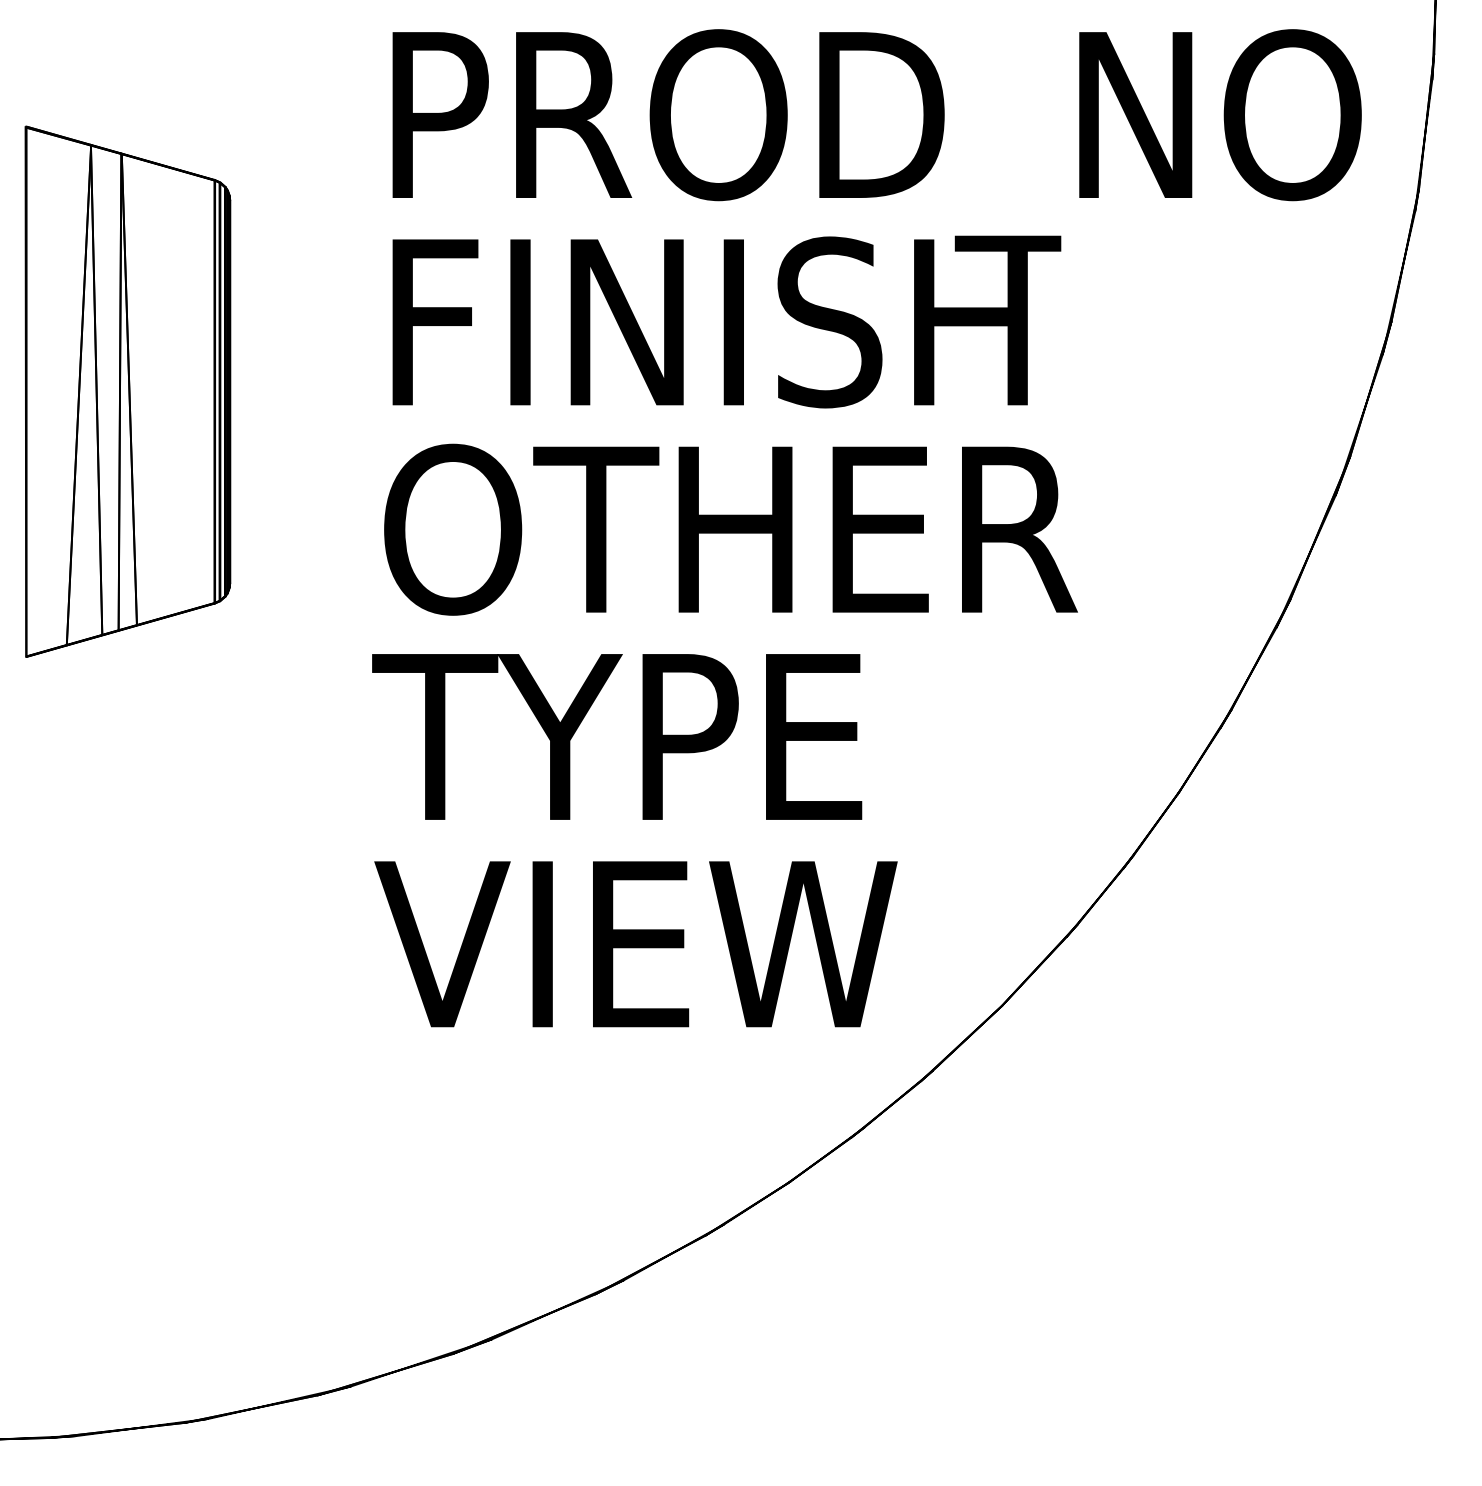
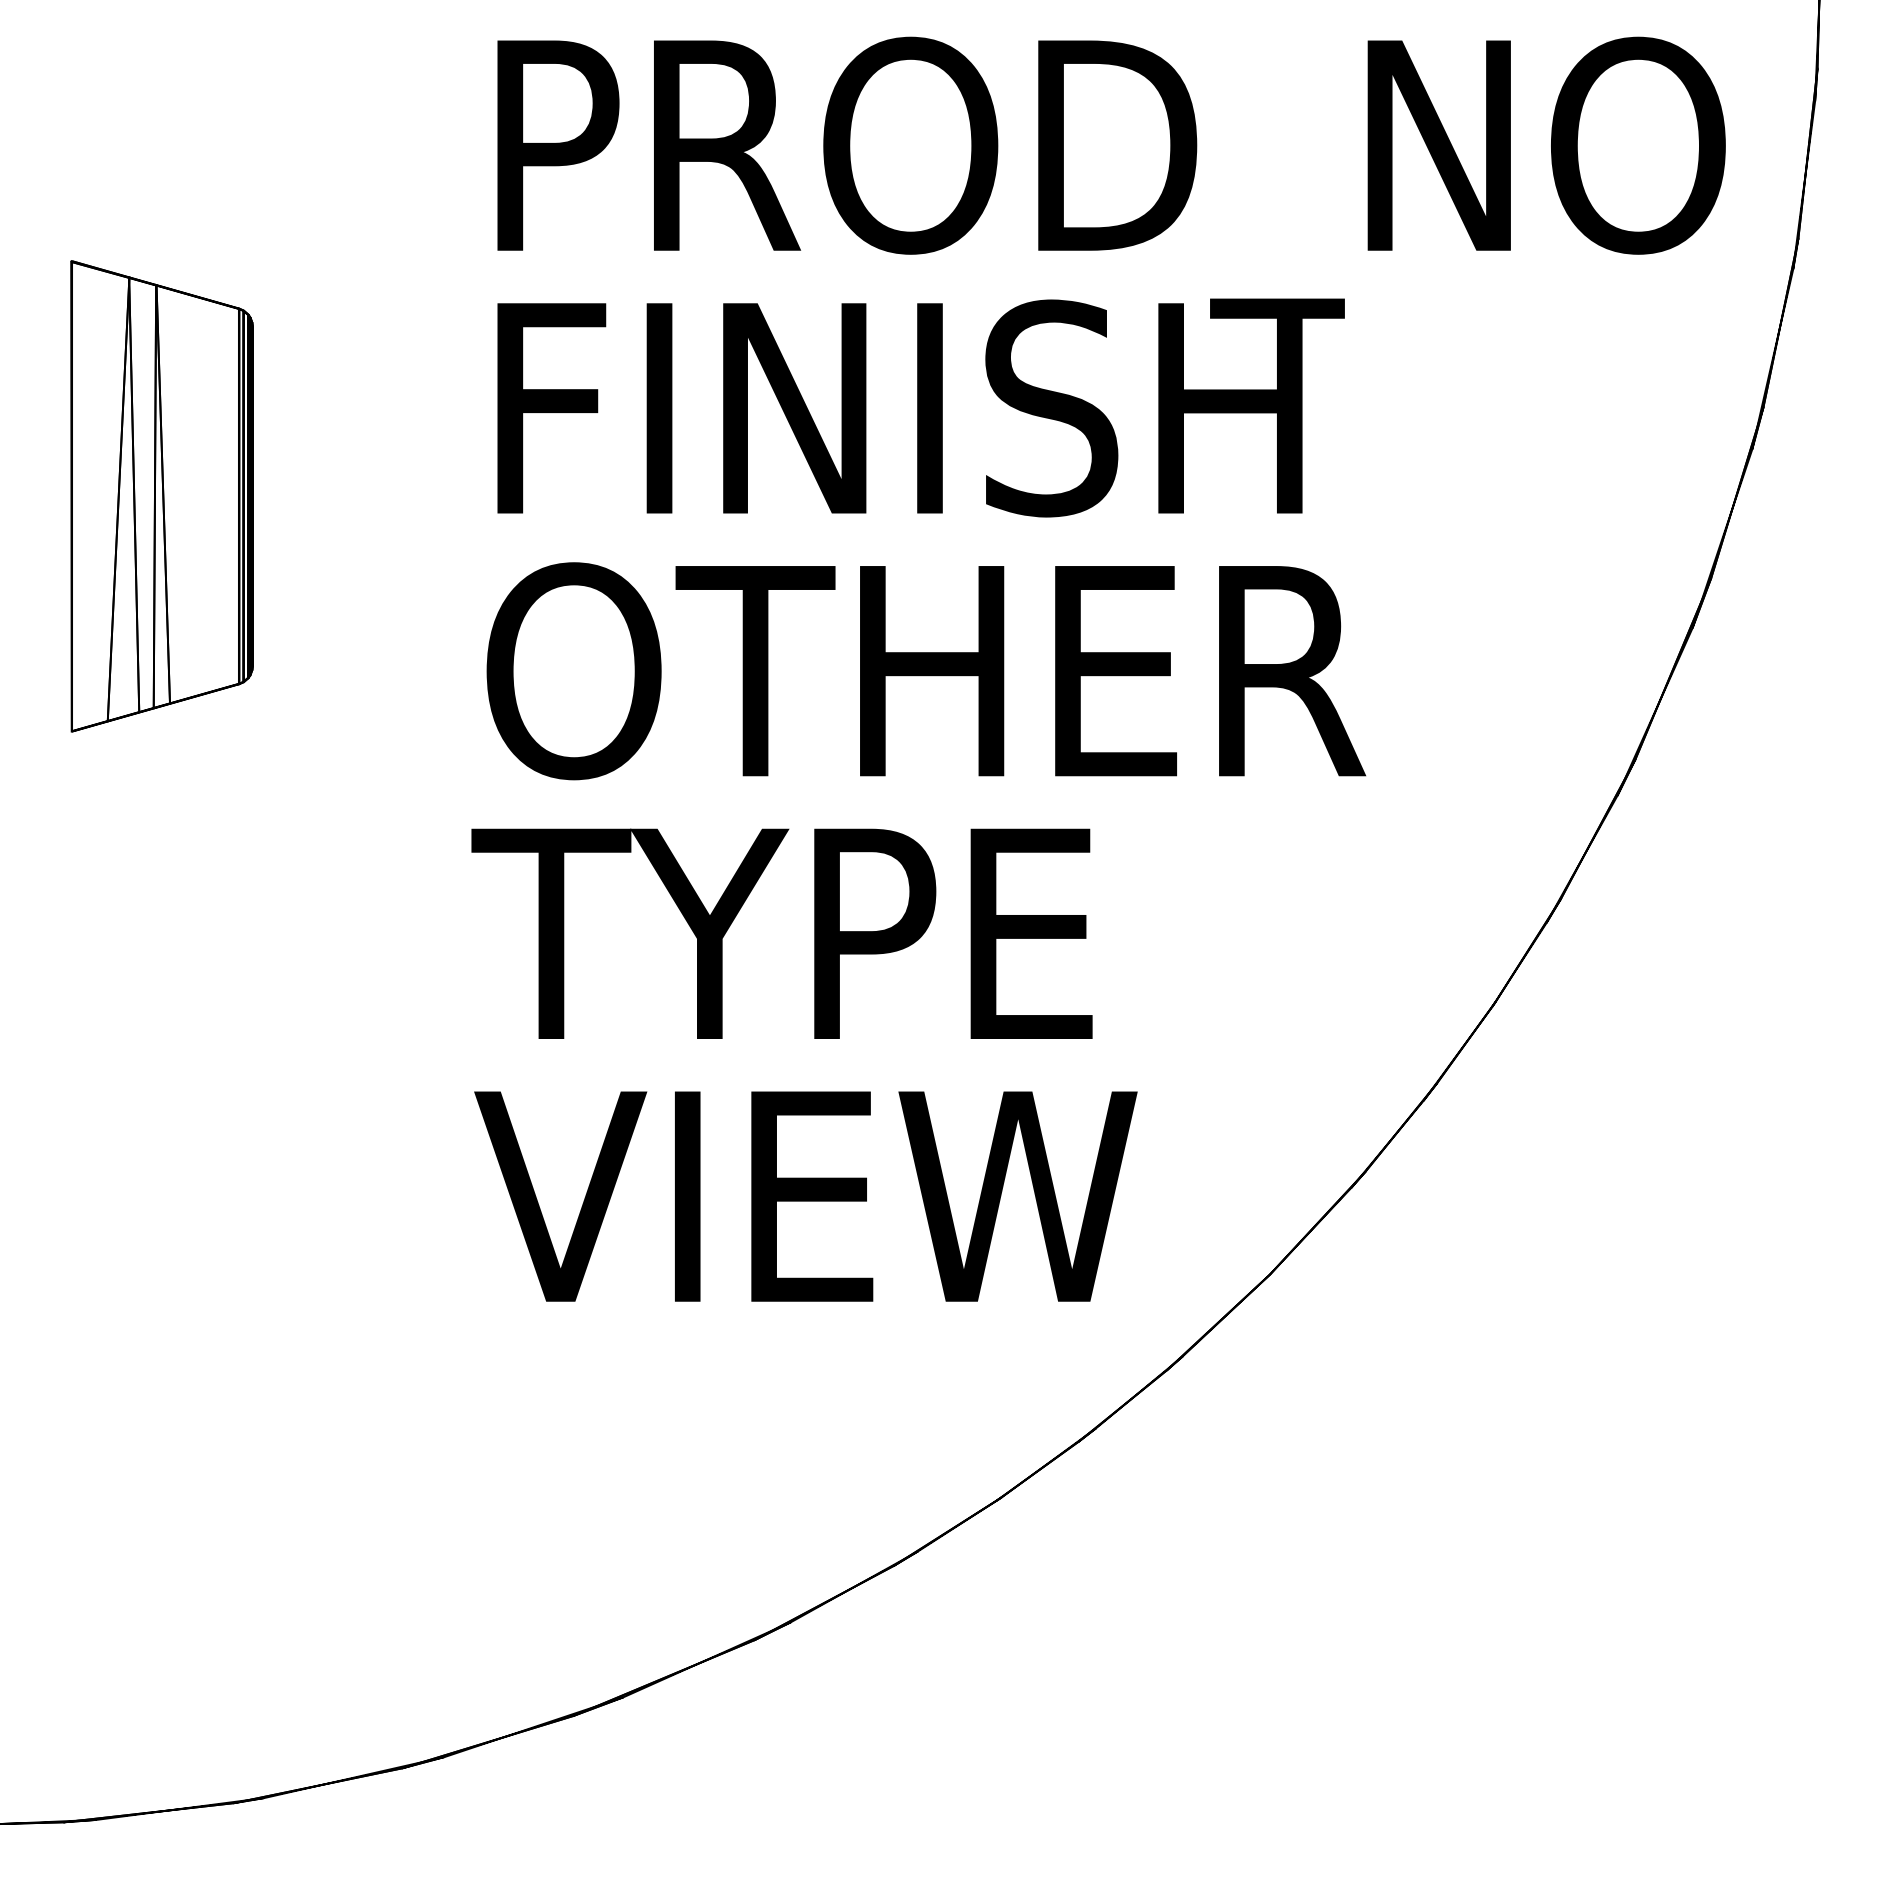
part: (127, 391) -> (161, 496), size x0.7

